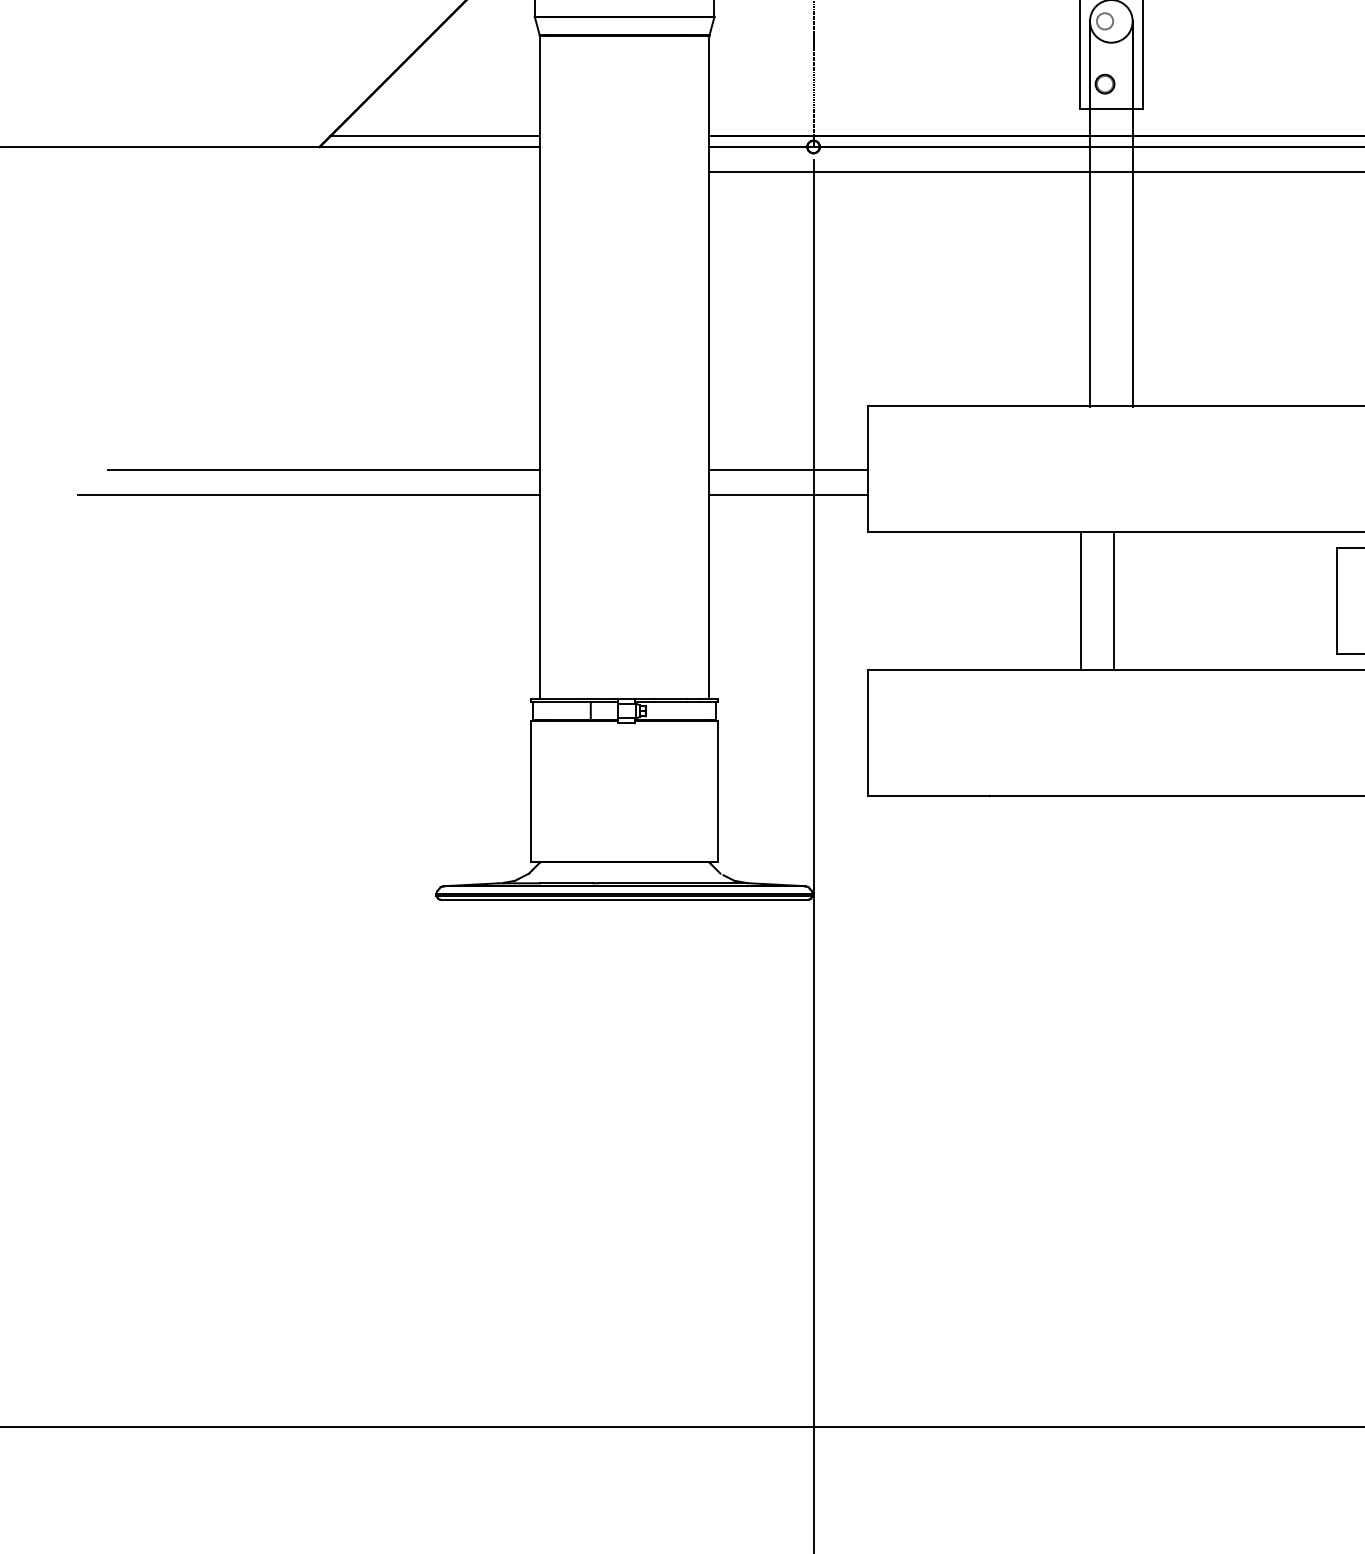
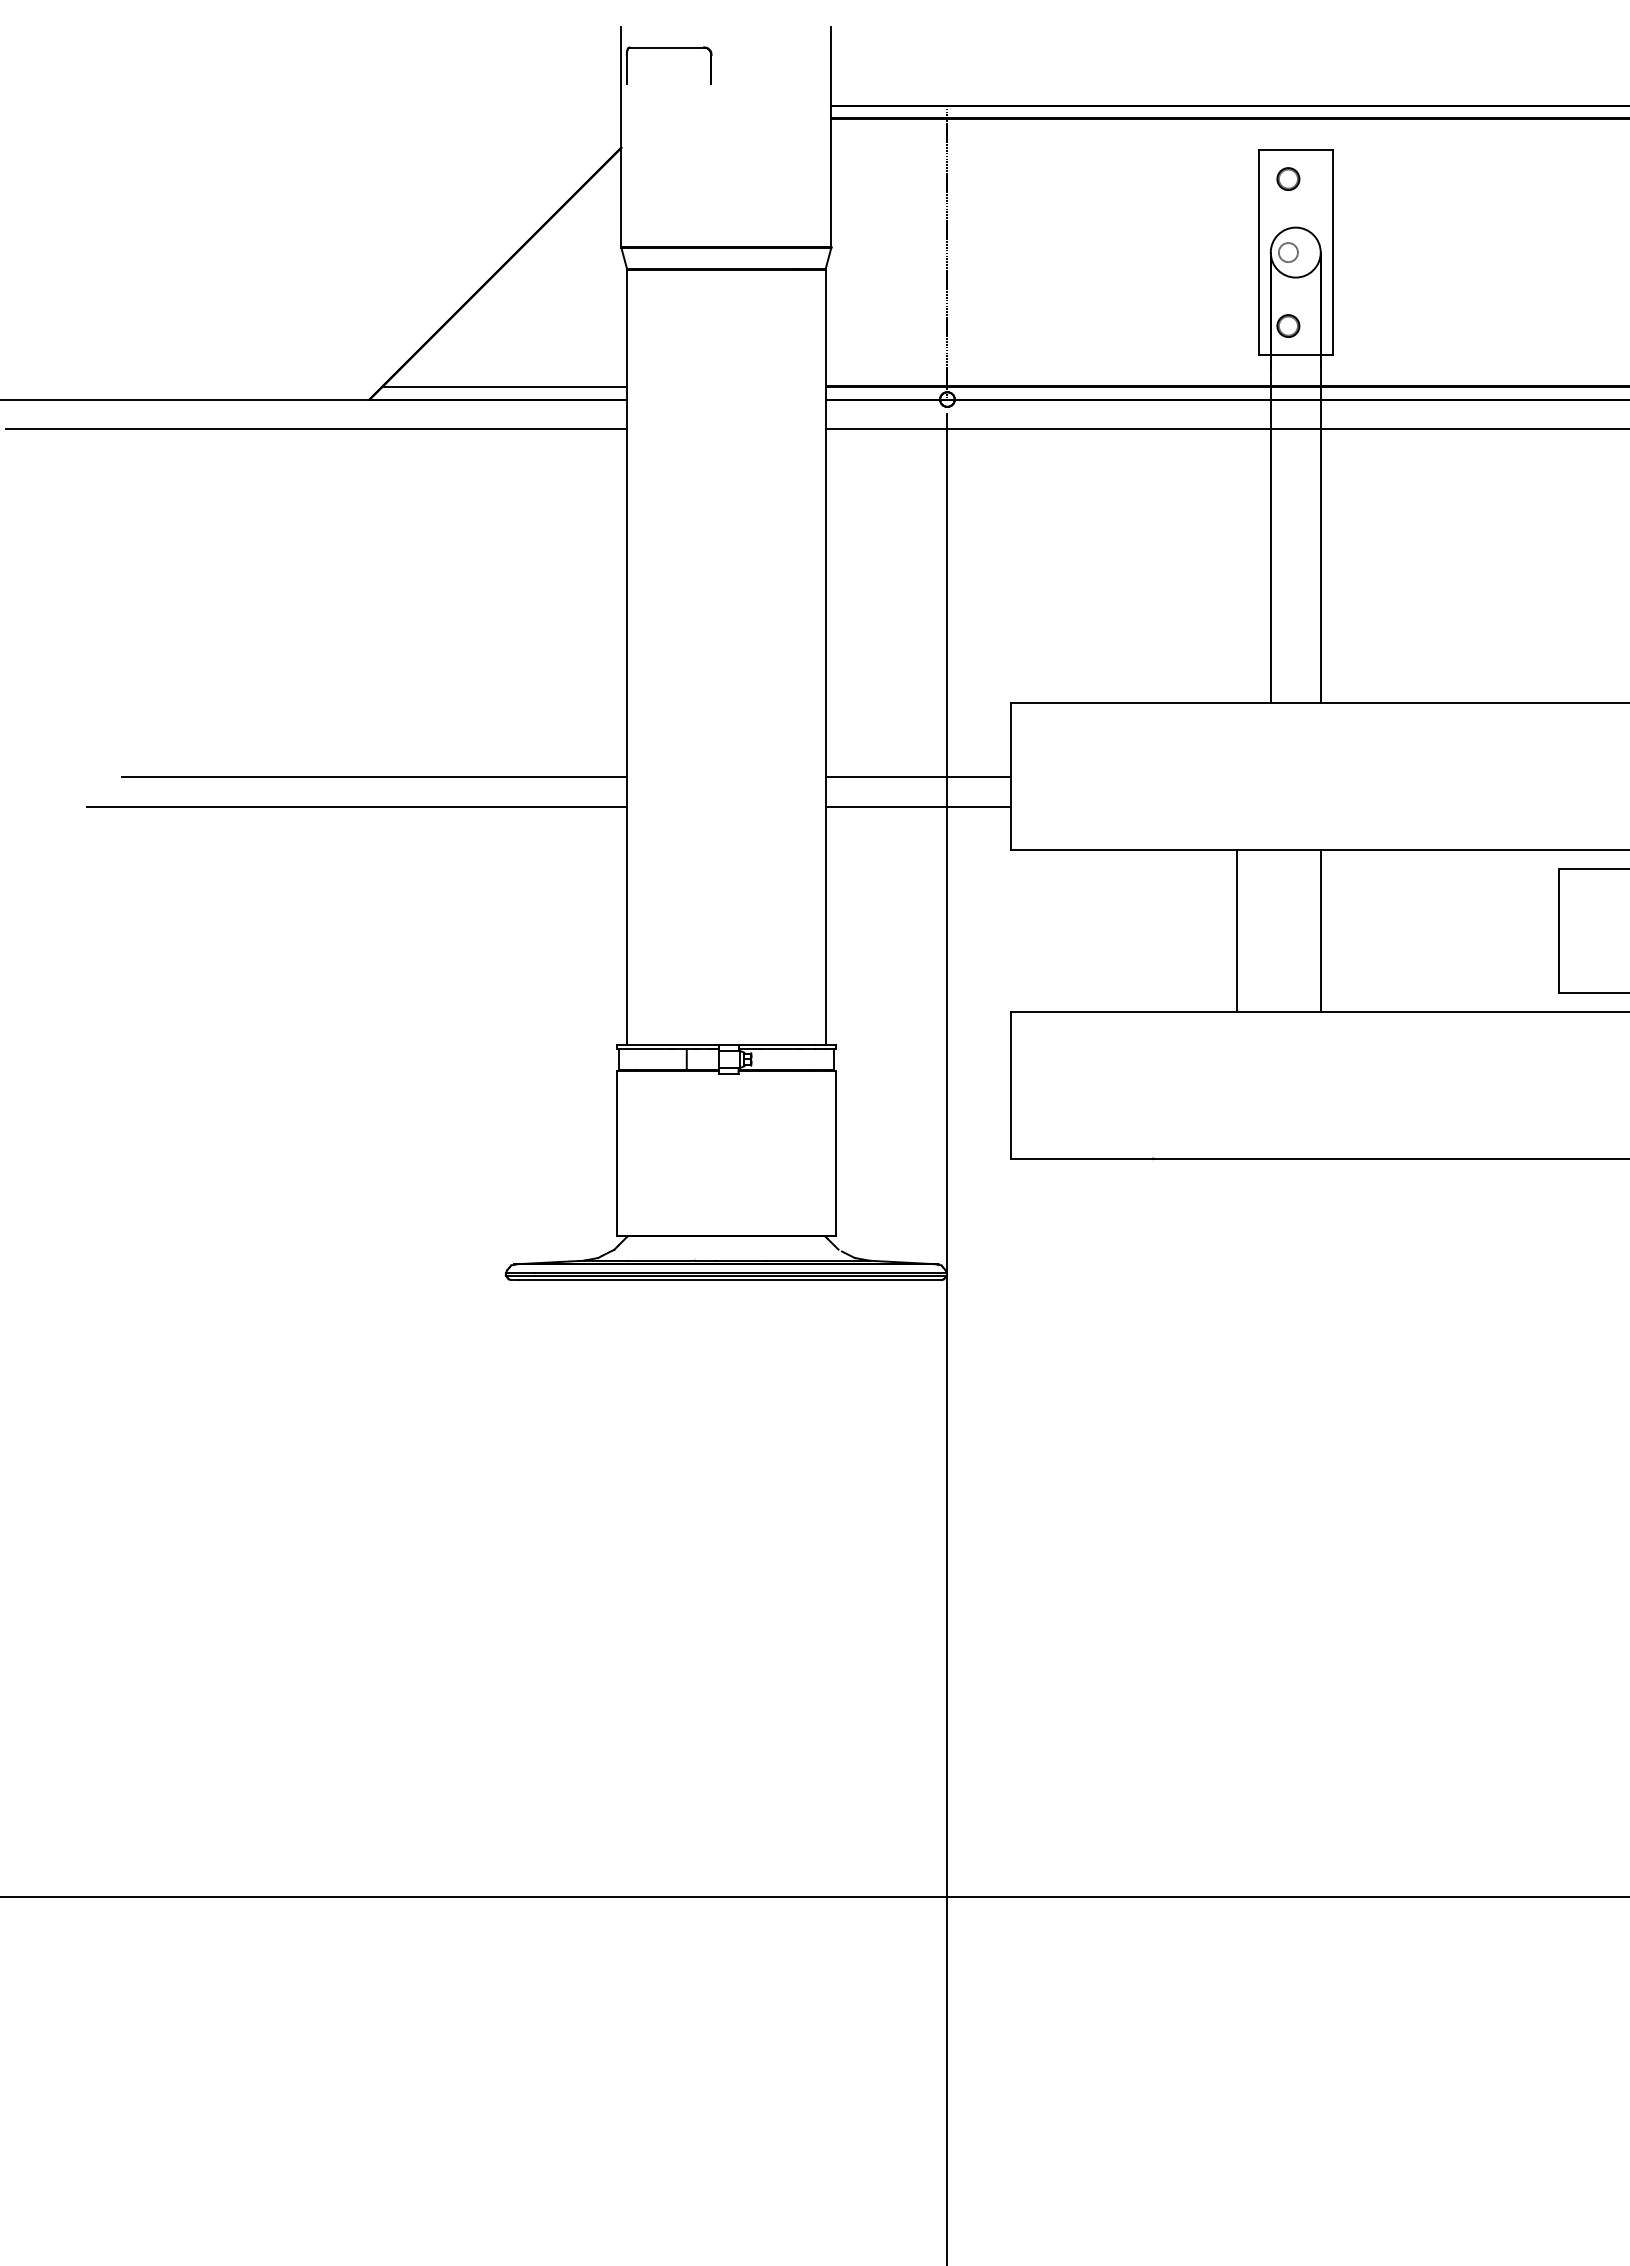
line: (274, 171) -> (316, 428), added
line: (1080, 600) -> (1320, 930), moved
line: (1113, 600) -> (1236, 930), moved

